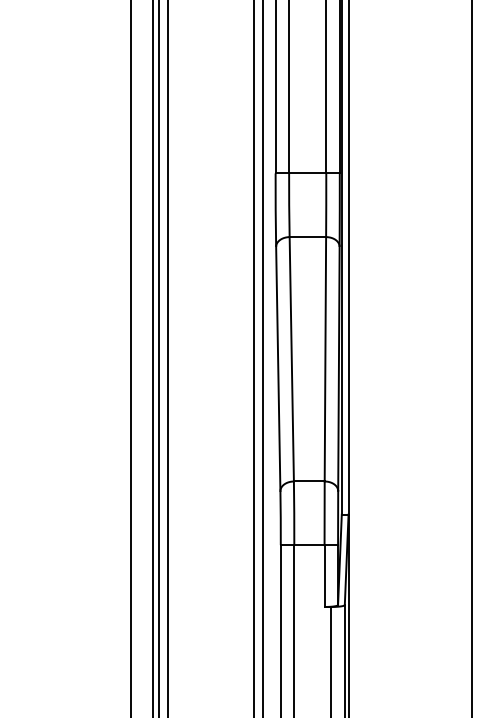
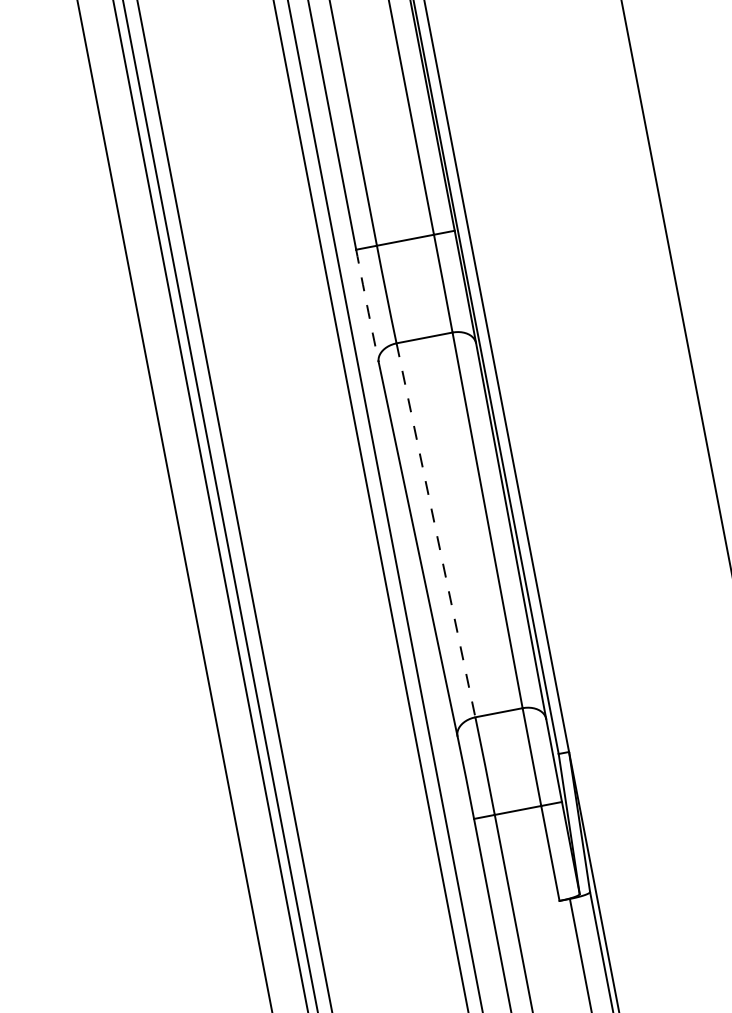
arc: (275, 210) -> (366, 306), solid -> dashed
line: (291, 359) -> (435, 530), solid -> dashed

